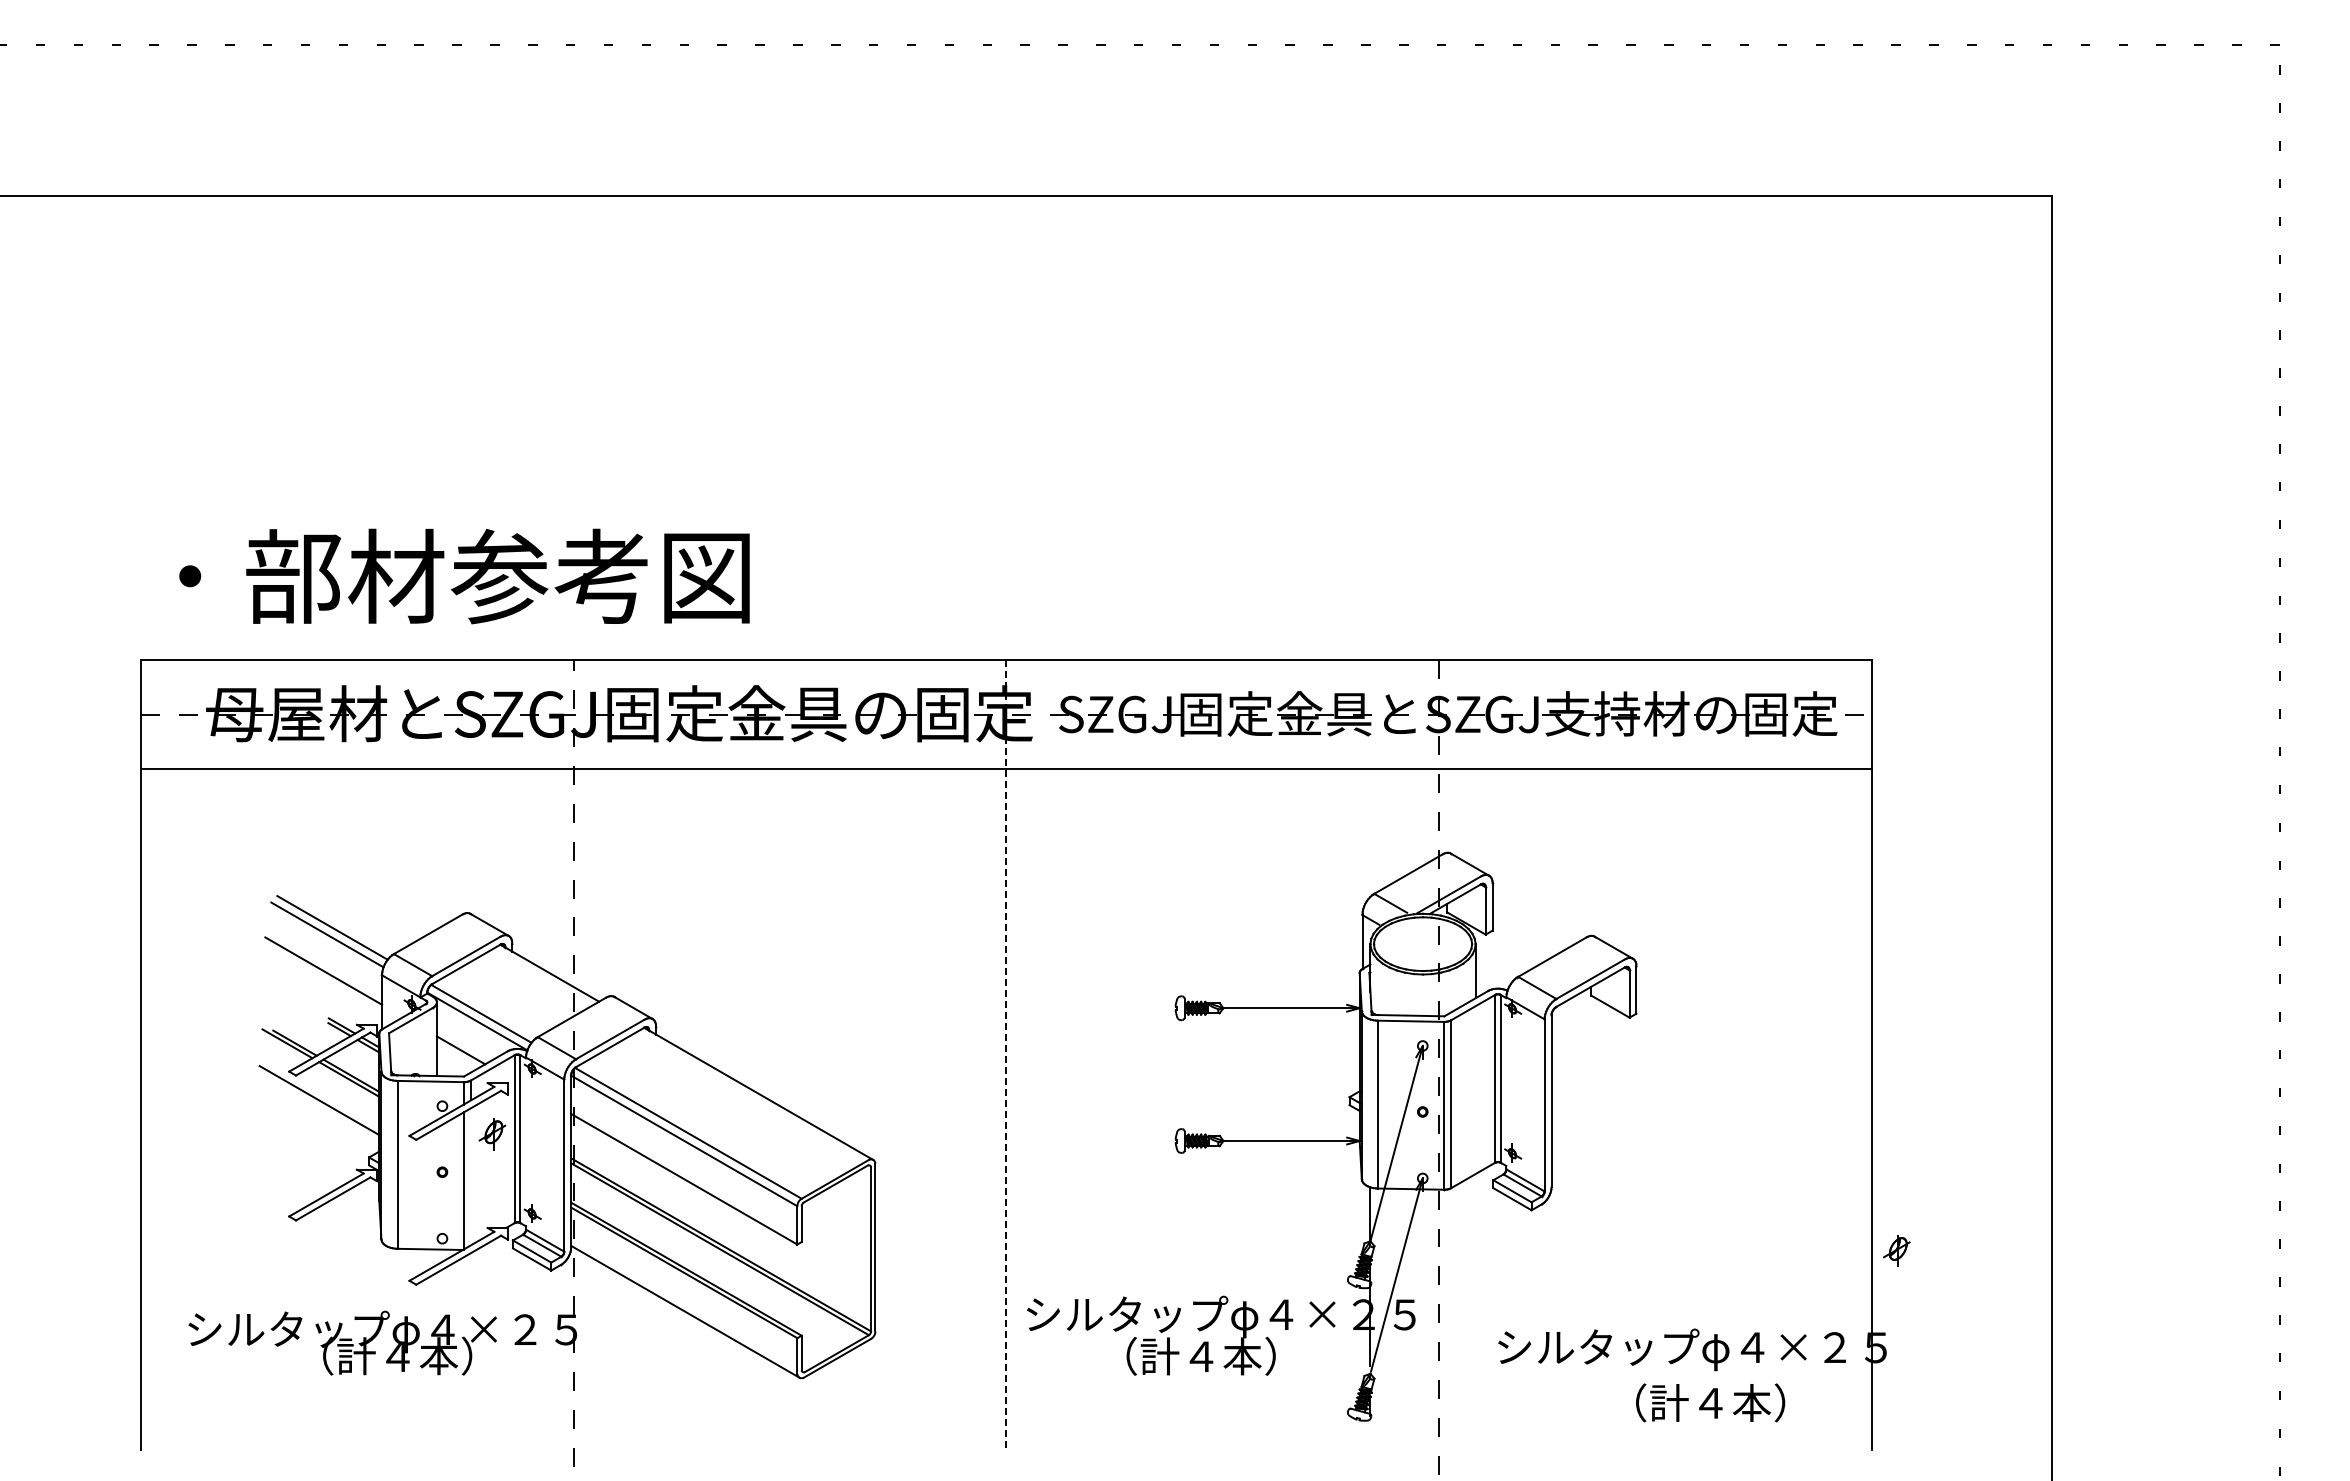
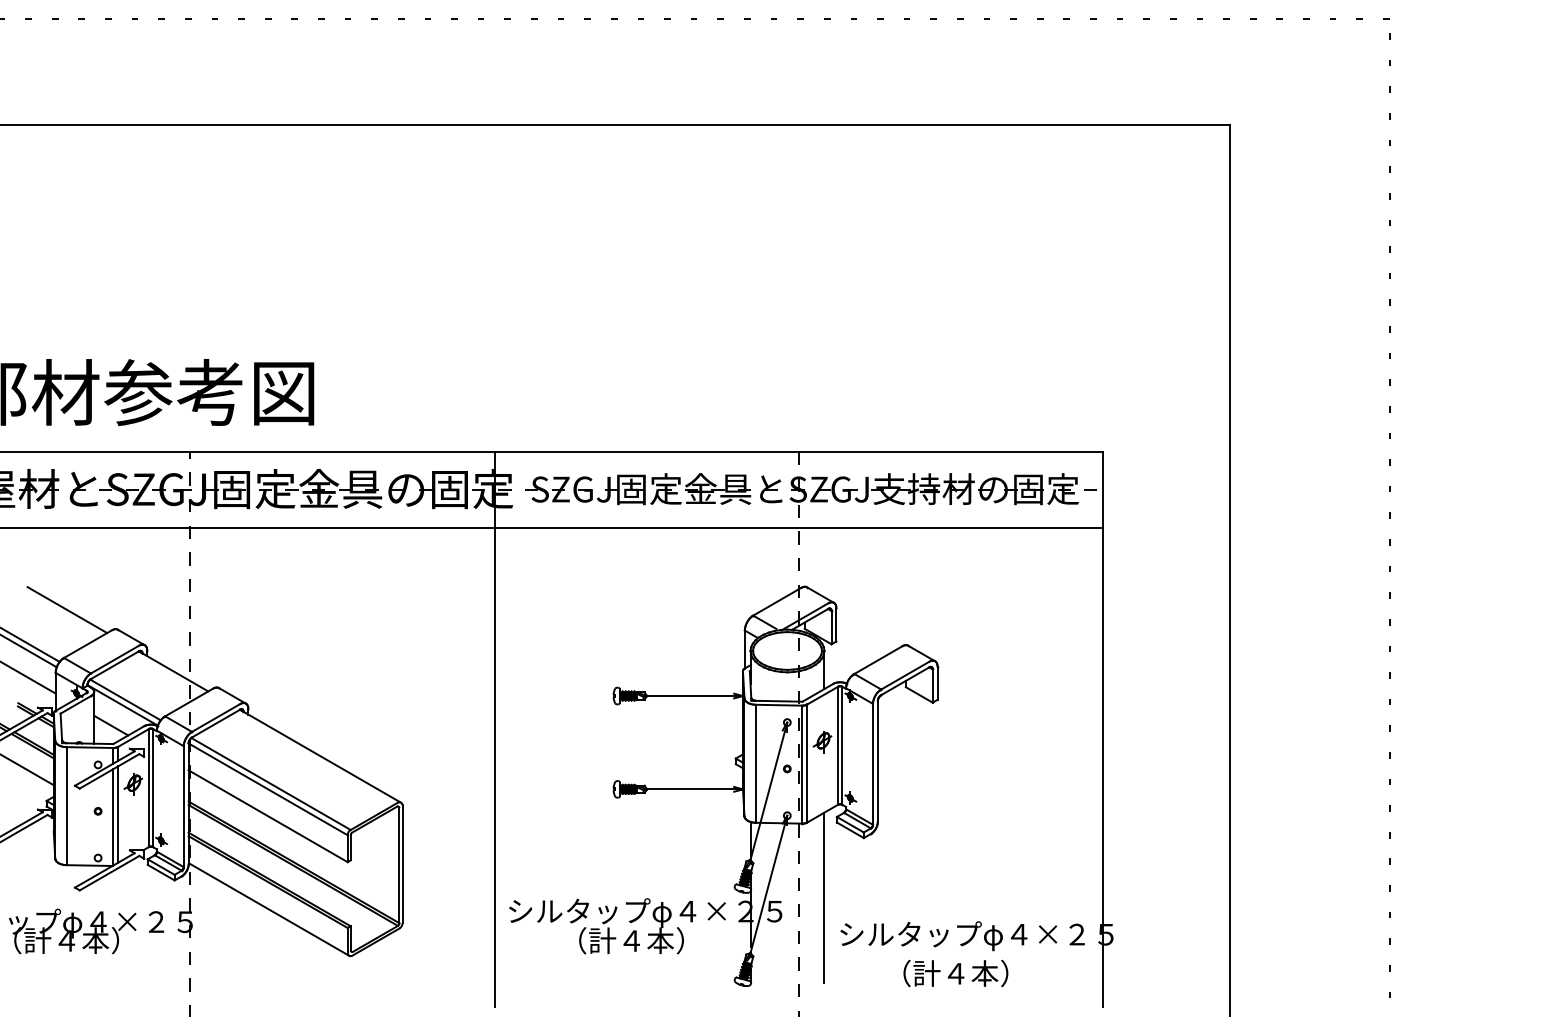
line: (398, 885) -> (67, 609), added
line: (1006, 1055) -> (494, 729), dashed -> solid
line: (470, 1176) -> (117, 814), added
part: (1896, 1250) -> (822, 741), moved
line: (1475, 1294) -> (824, 897), added
text: (1710, 1402) -> (955, 973), moved

